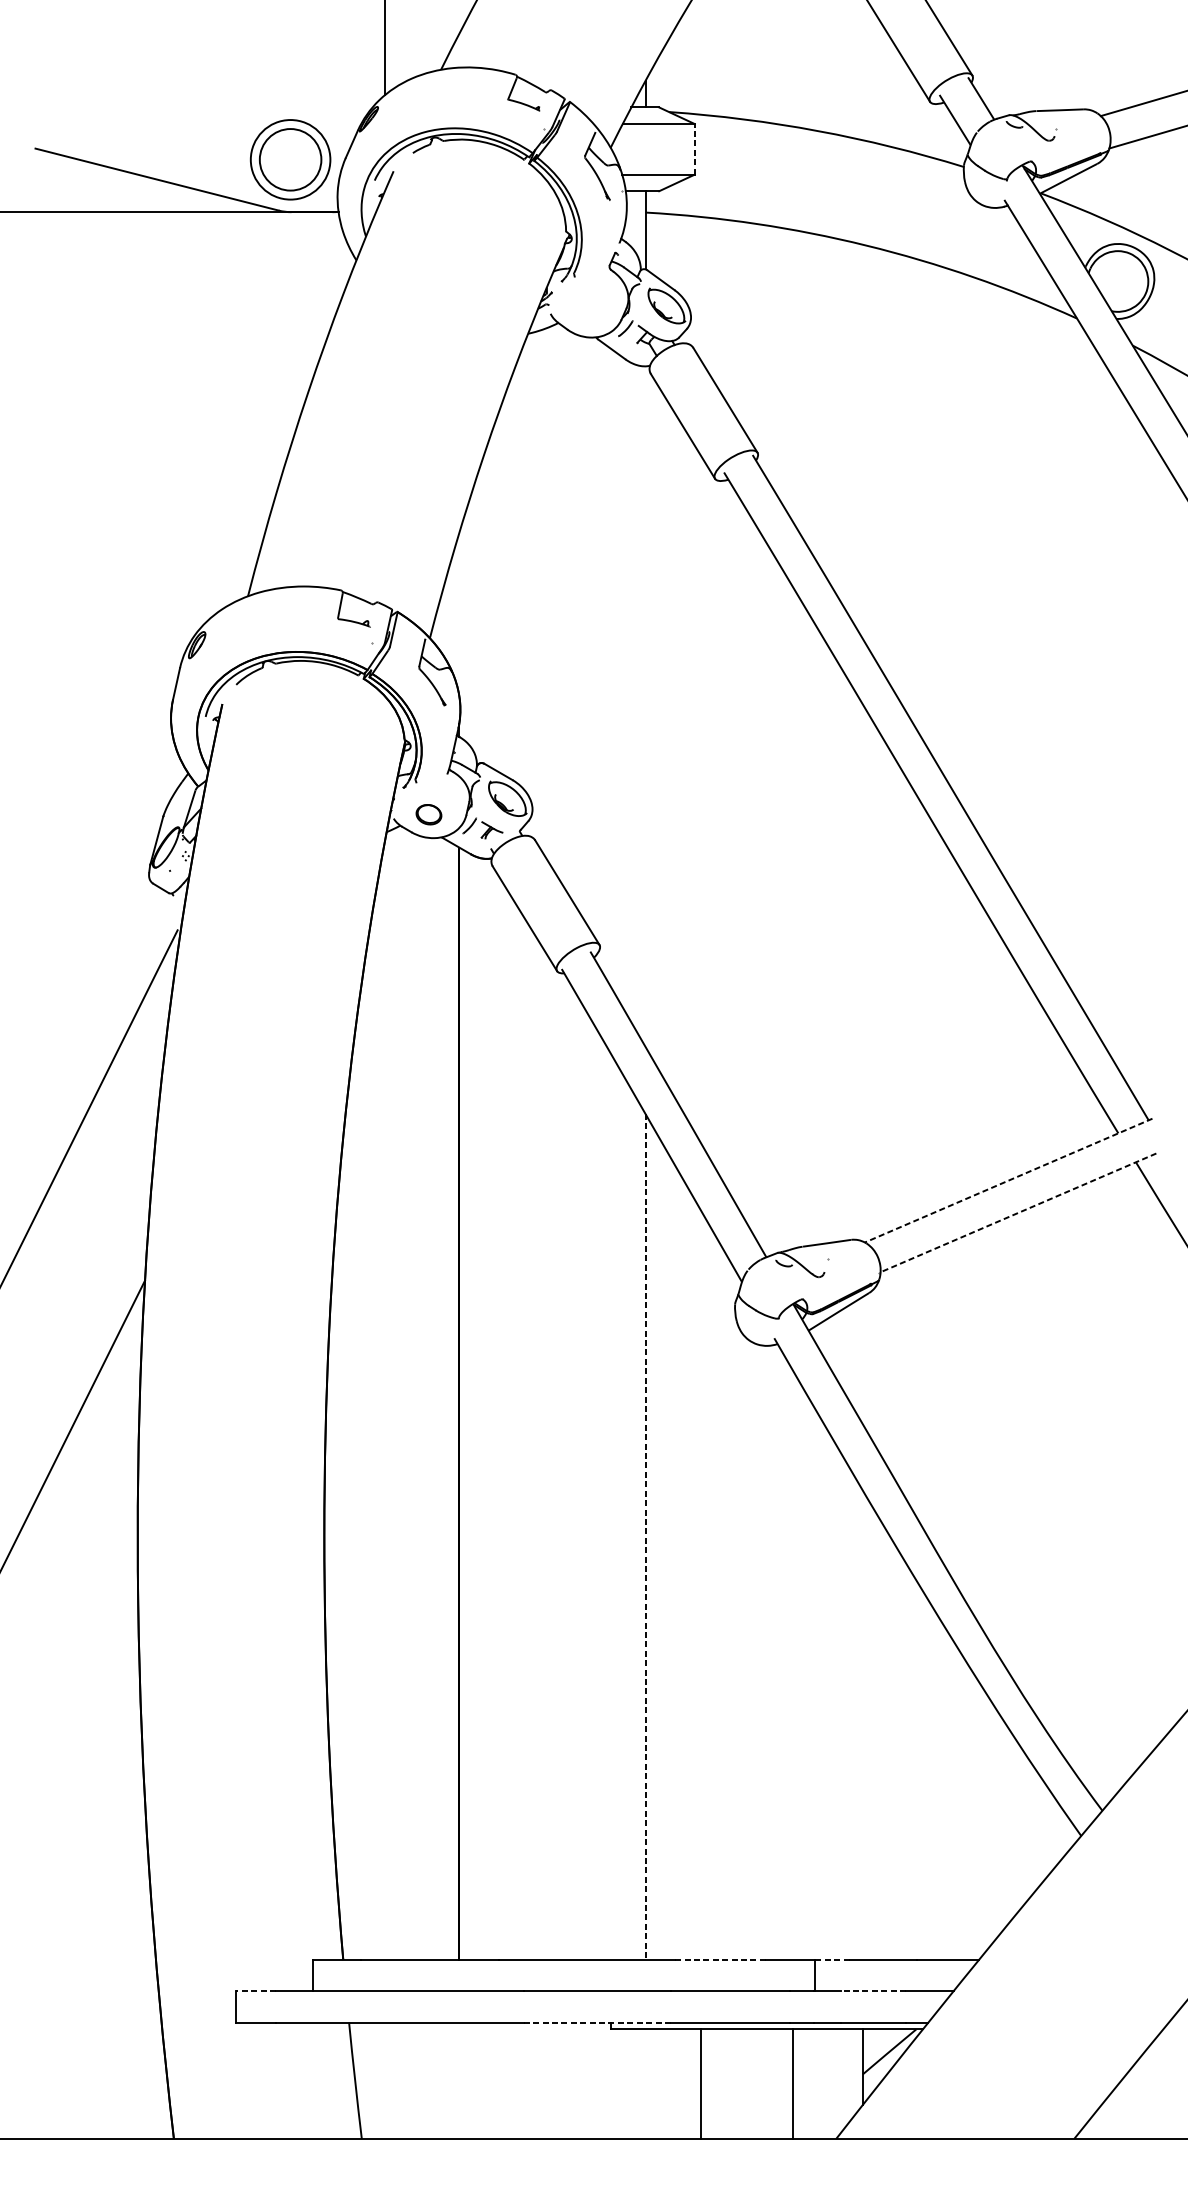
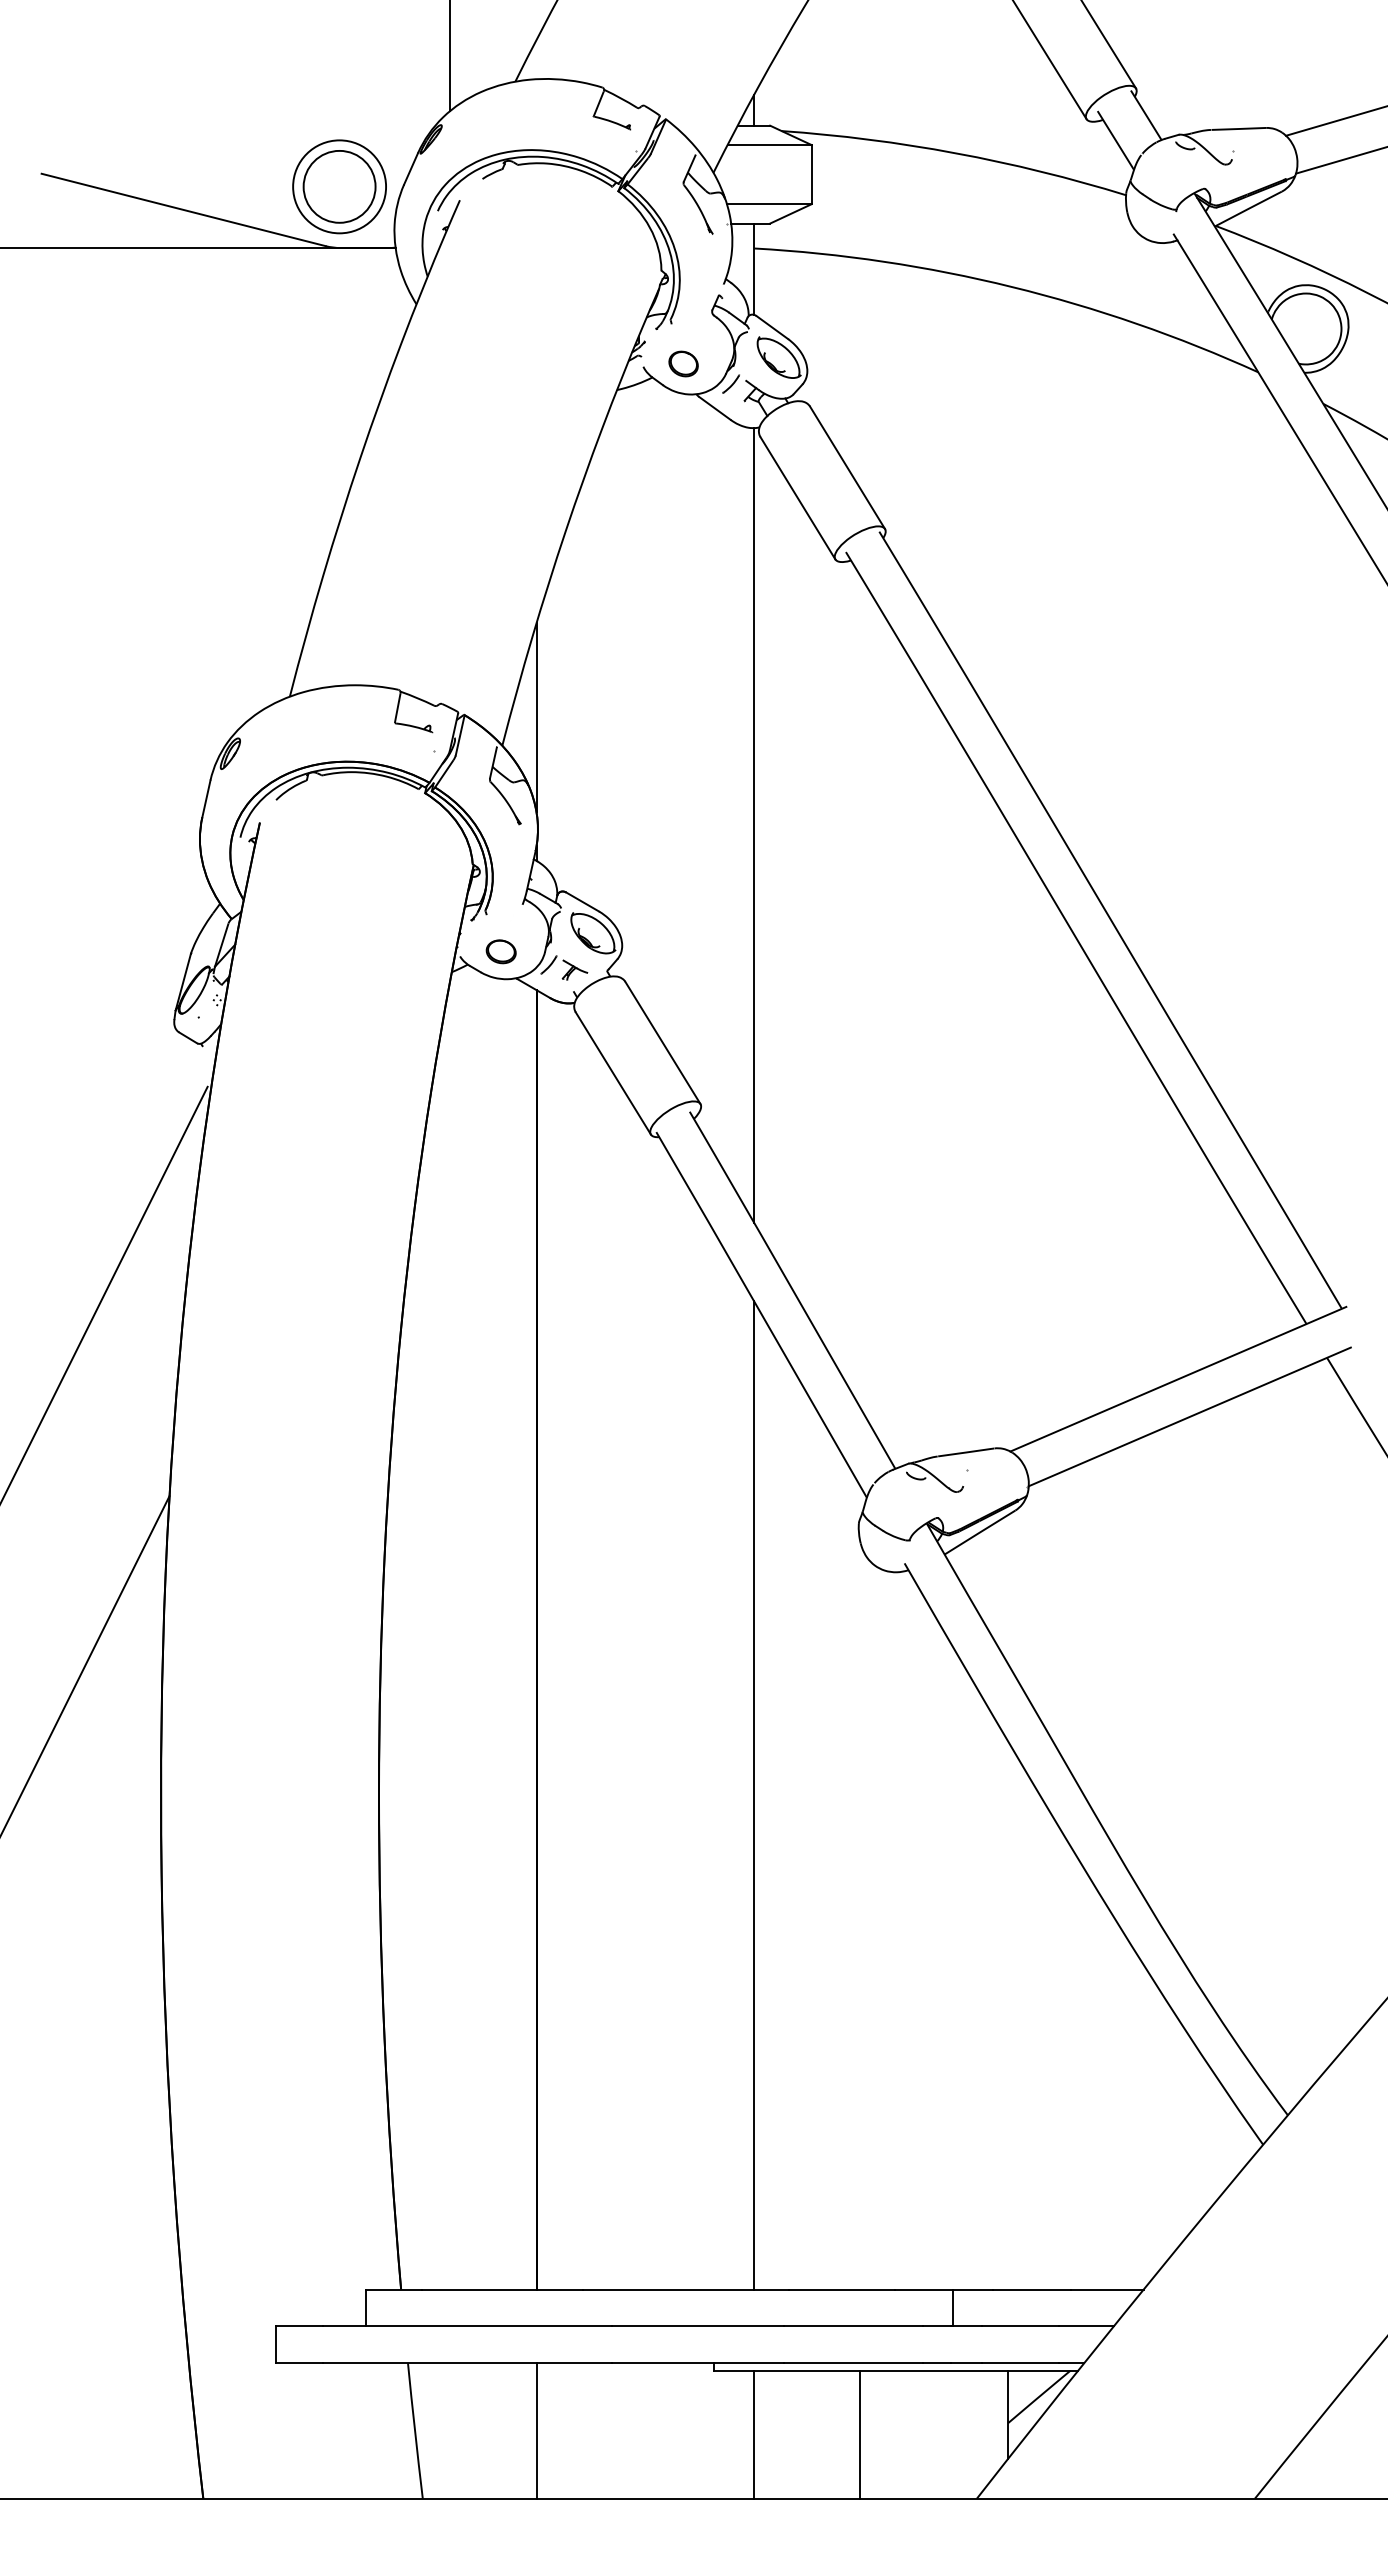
line: (694, 149) -> (811, 174), dashed -> solid
part: (585, 311) -> (683, 363), added
line: (459, 614) -> (536, 717), added
line: (645, 706) -> (754, 825), added
line: (1008, 1180) -> (1178, 1379), dashed -> solid
line: (1018, 1213) -> (1189, 1417), dashed -> solid
line: (645, 1537) -> (754, 1796), dashed -> solid
line: (721, 1959) -> (842, 2289), dashed -> solid
line: (832, 1959) -> (972, 2289), dashed -> solid
line: (256, 1991) -> (299, 2326), dashed -> solid
line: (873, 1991) -> (1020, 2326), dashed -> solid
line: (596, 2022) -> (697, 2362), dashed -> solid
line: (459, 2080) -> (536, 2430), added
line: (701, 2084) -> (754, 2434), moved
line: (793, 2084) -> (860, 2434), moved

